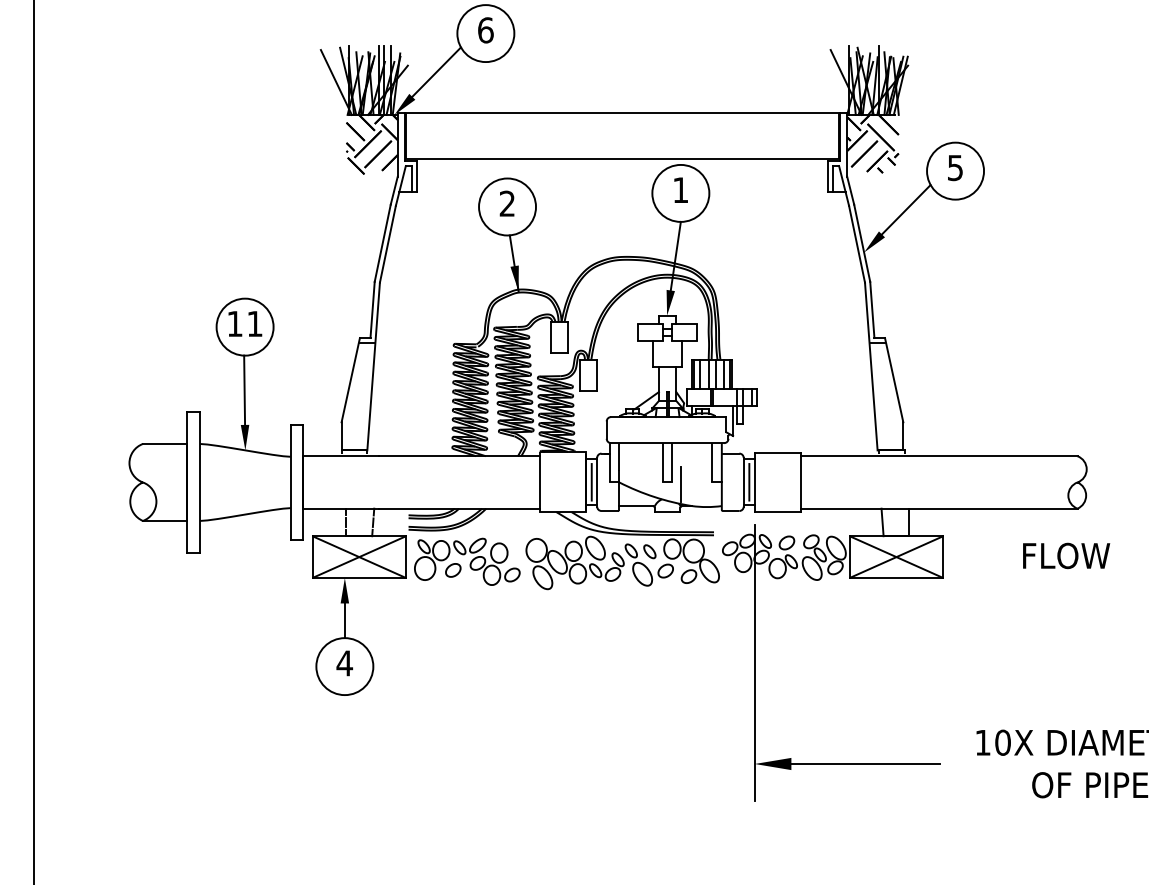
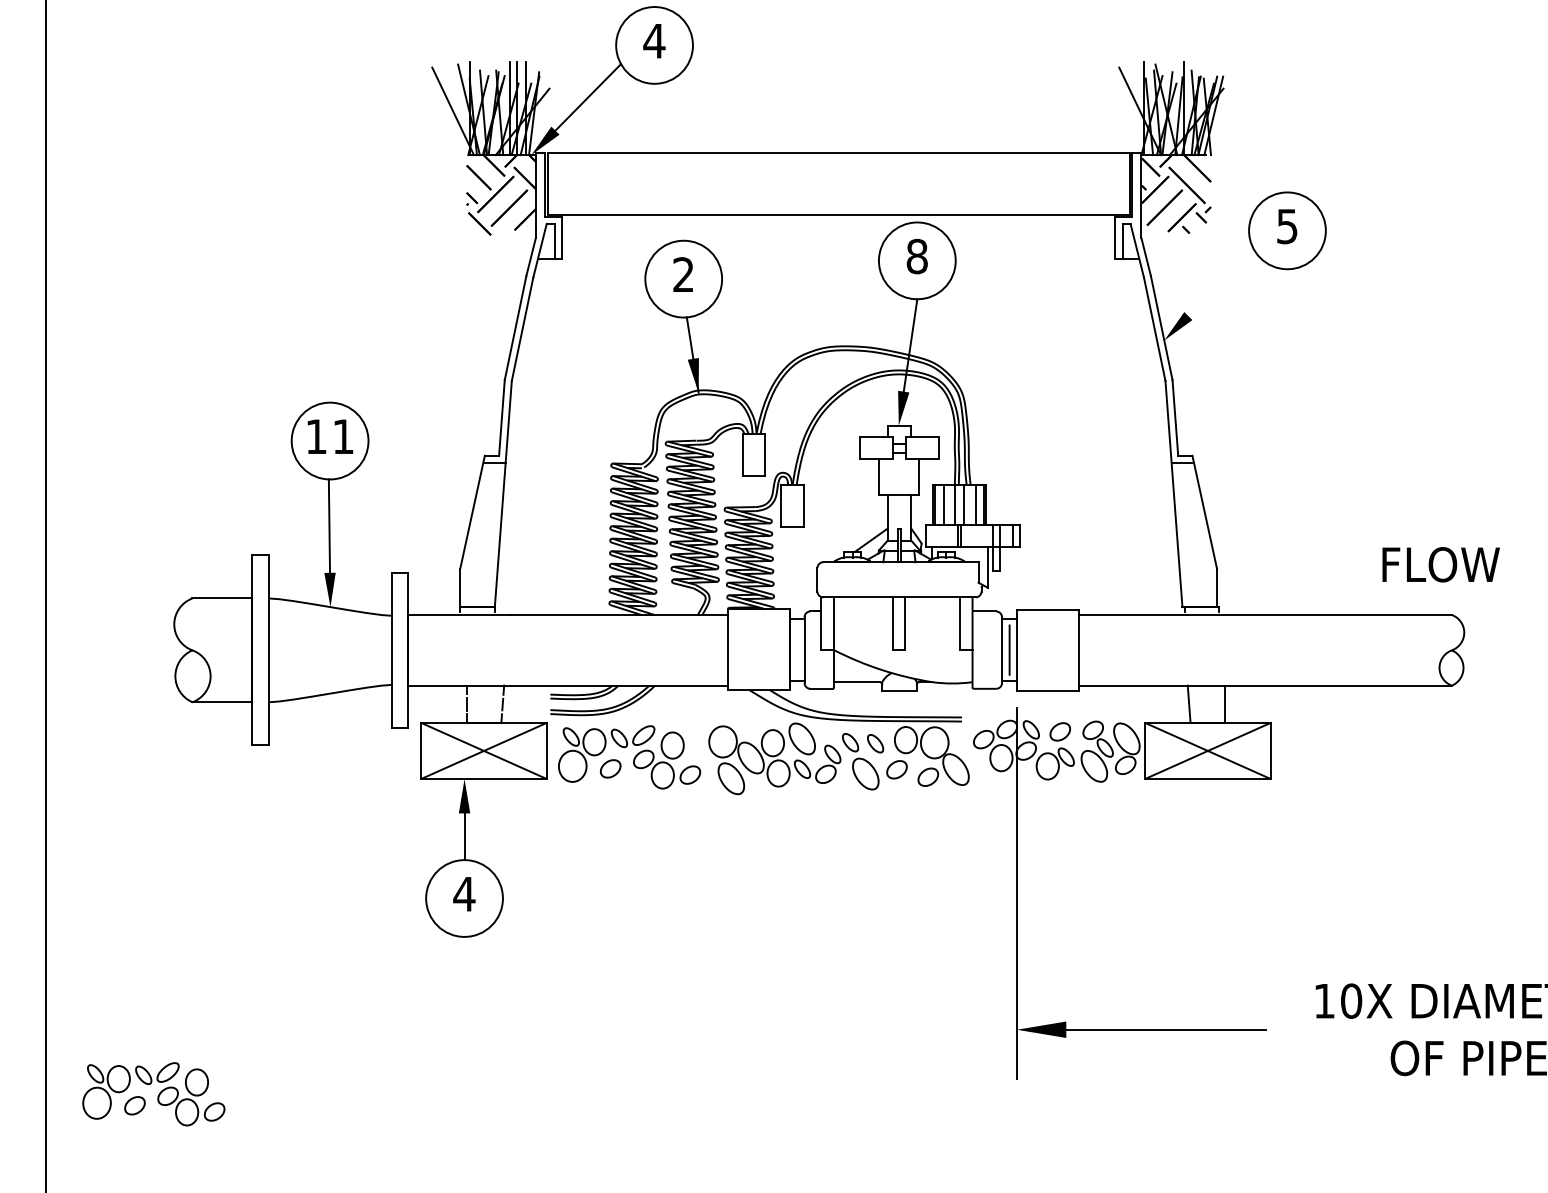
text: (485, 30) -> (654, 41), 6 -> 4
text: (680, 190) -> (916, 256), 1 -> 8
line: (906, 209) -> (1221, 282), removed
line: (591, 482) -> (796, 650), removed
line: (681, 484) -> (918, 653), removed
text: (1066, 555) -> (1441, 564), moved
part: (114, 811) -> (154, 1093), added

